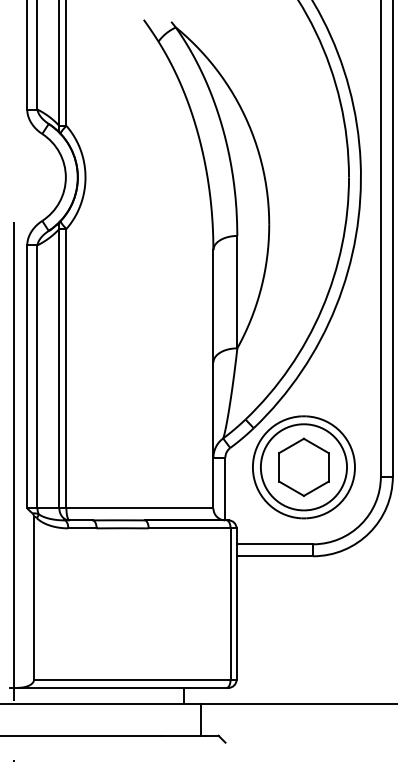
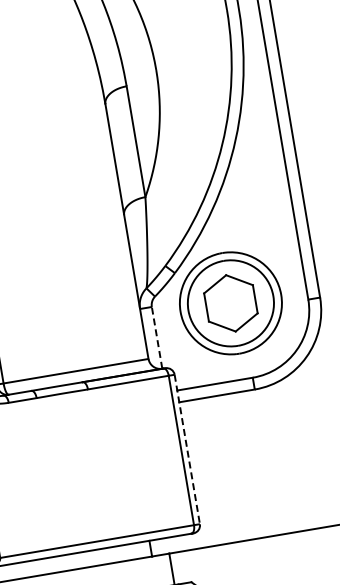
line: (225, 488) -> (157, 337), solid -> dashed
line: (236, 604) -> (187, 449), solid -> dashed

